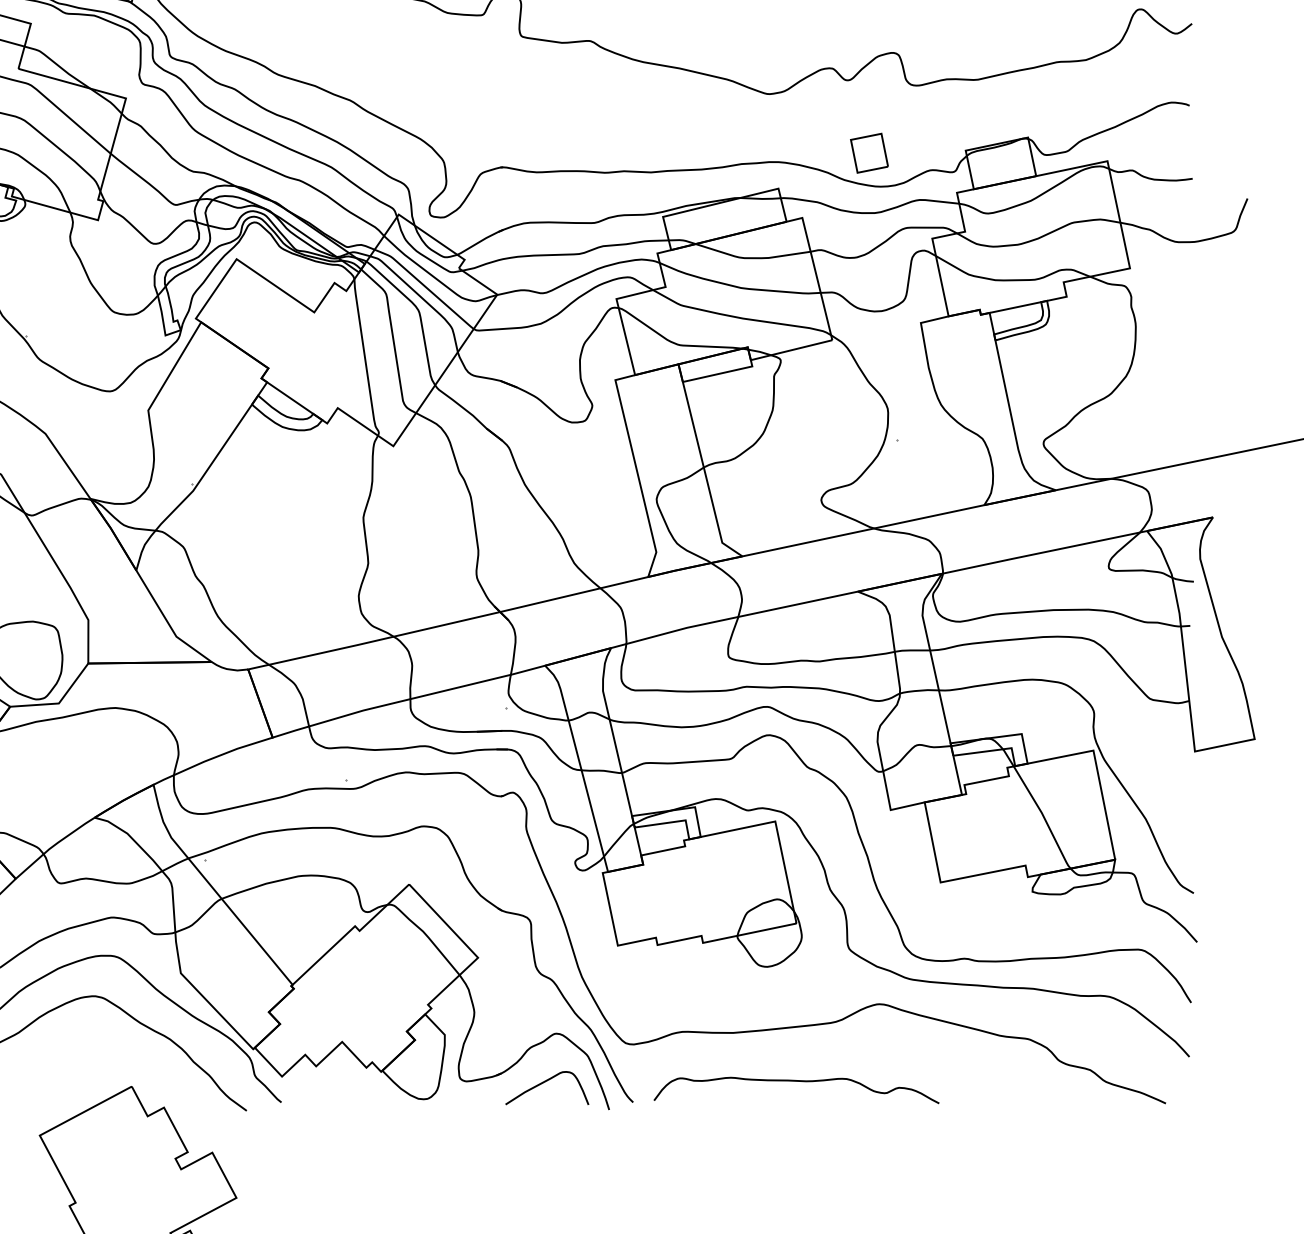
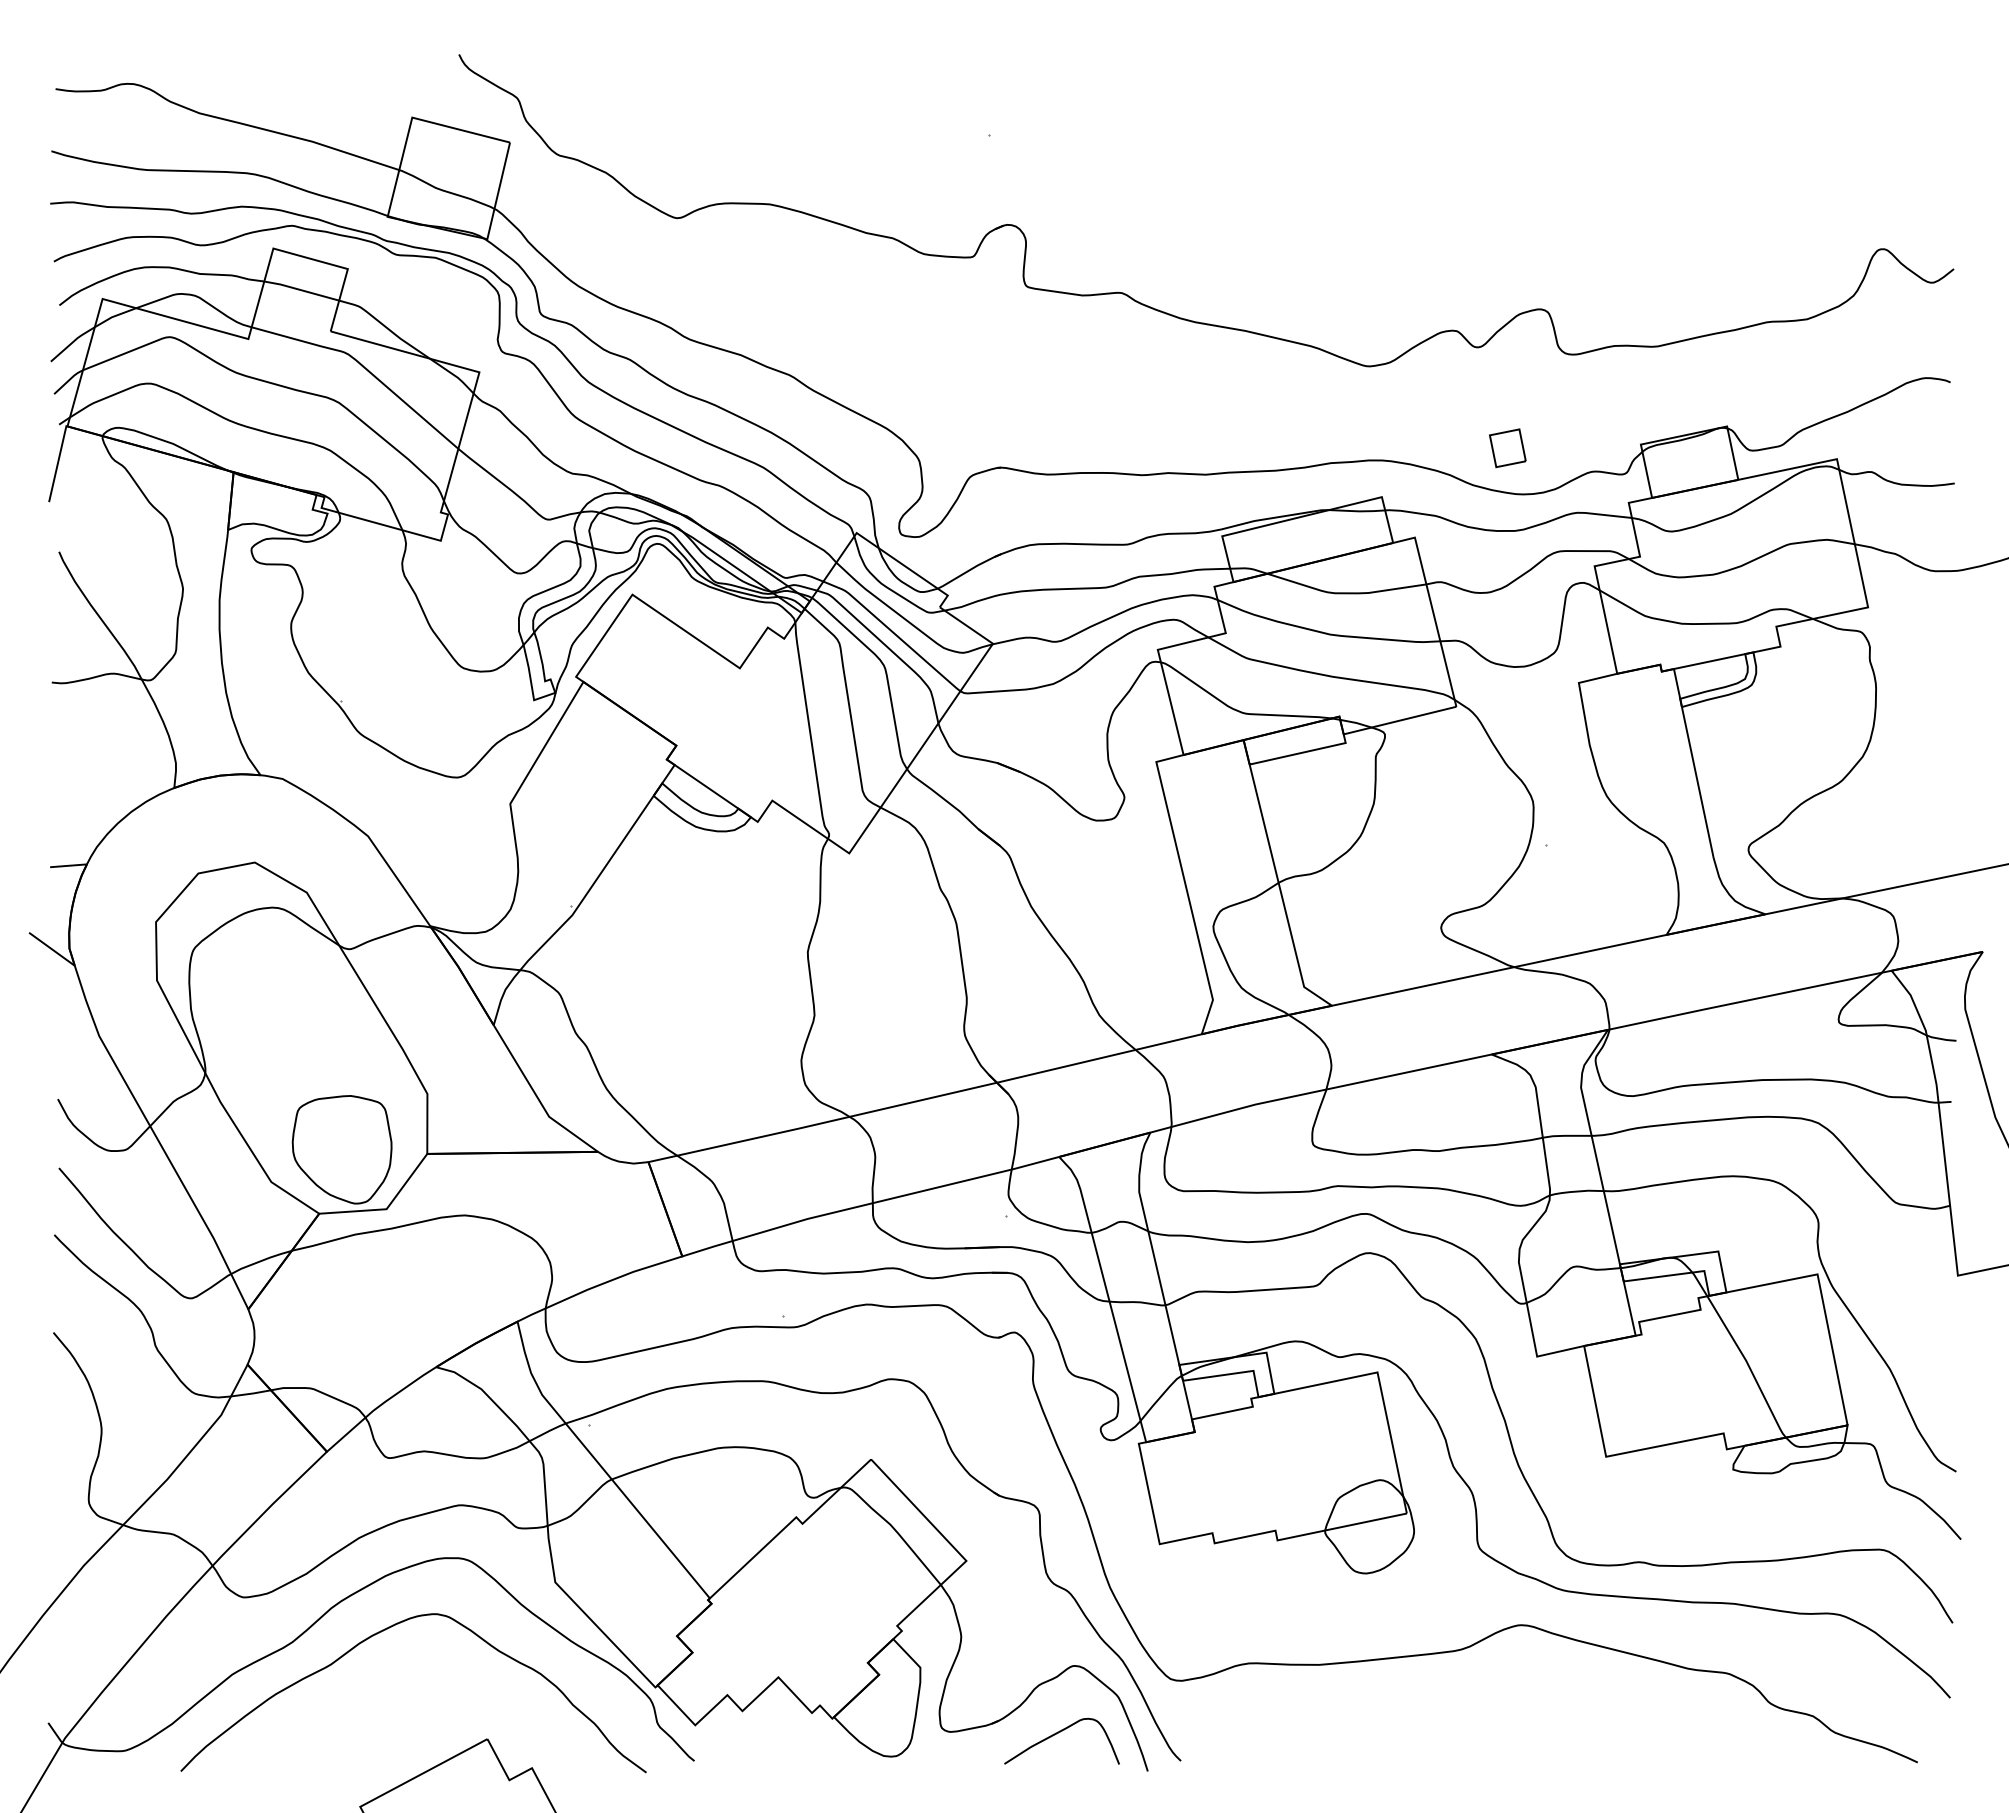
part: (869, 153) -> (1507, 448), size x0.7
curve: (796, 1081) -> (1406, 1732), removed

